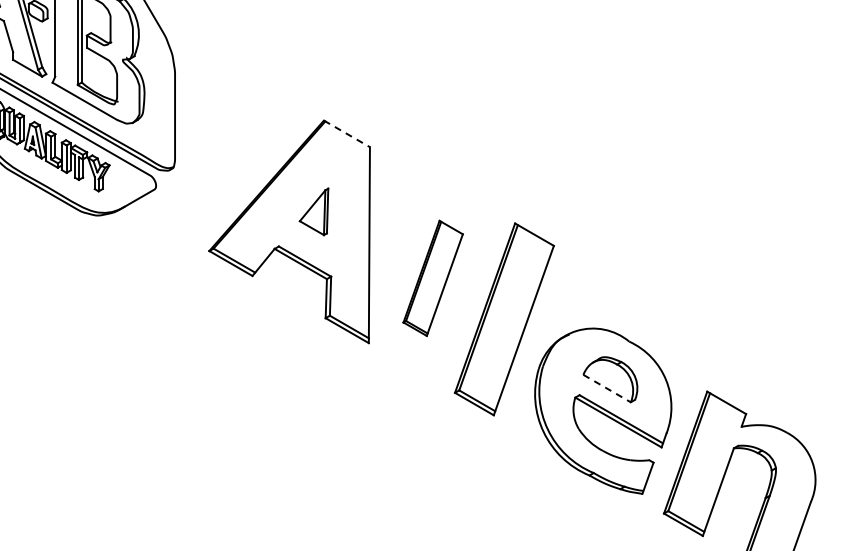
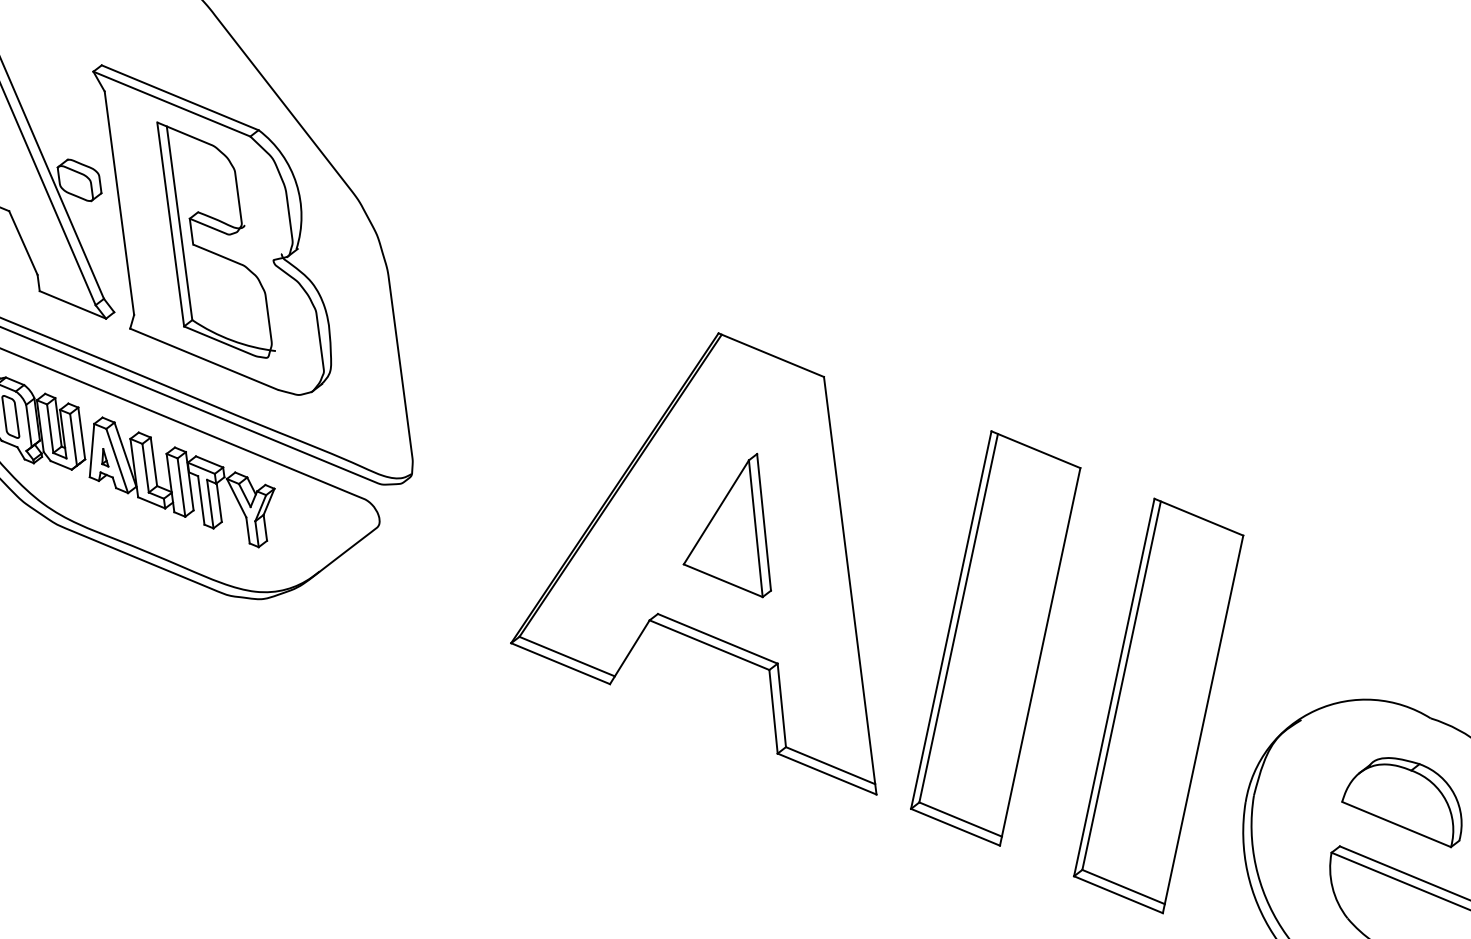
line: (346, 133) -> (770, 354), dashed -> solid
part: (313, 211) -> (721, 529), size x1.43
part: (432, 278) -> (993, 639), size x1.67
line: (607, 388) -> (1397, 824), dashed -> solid

